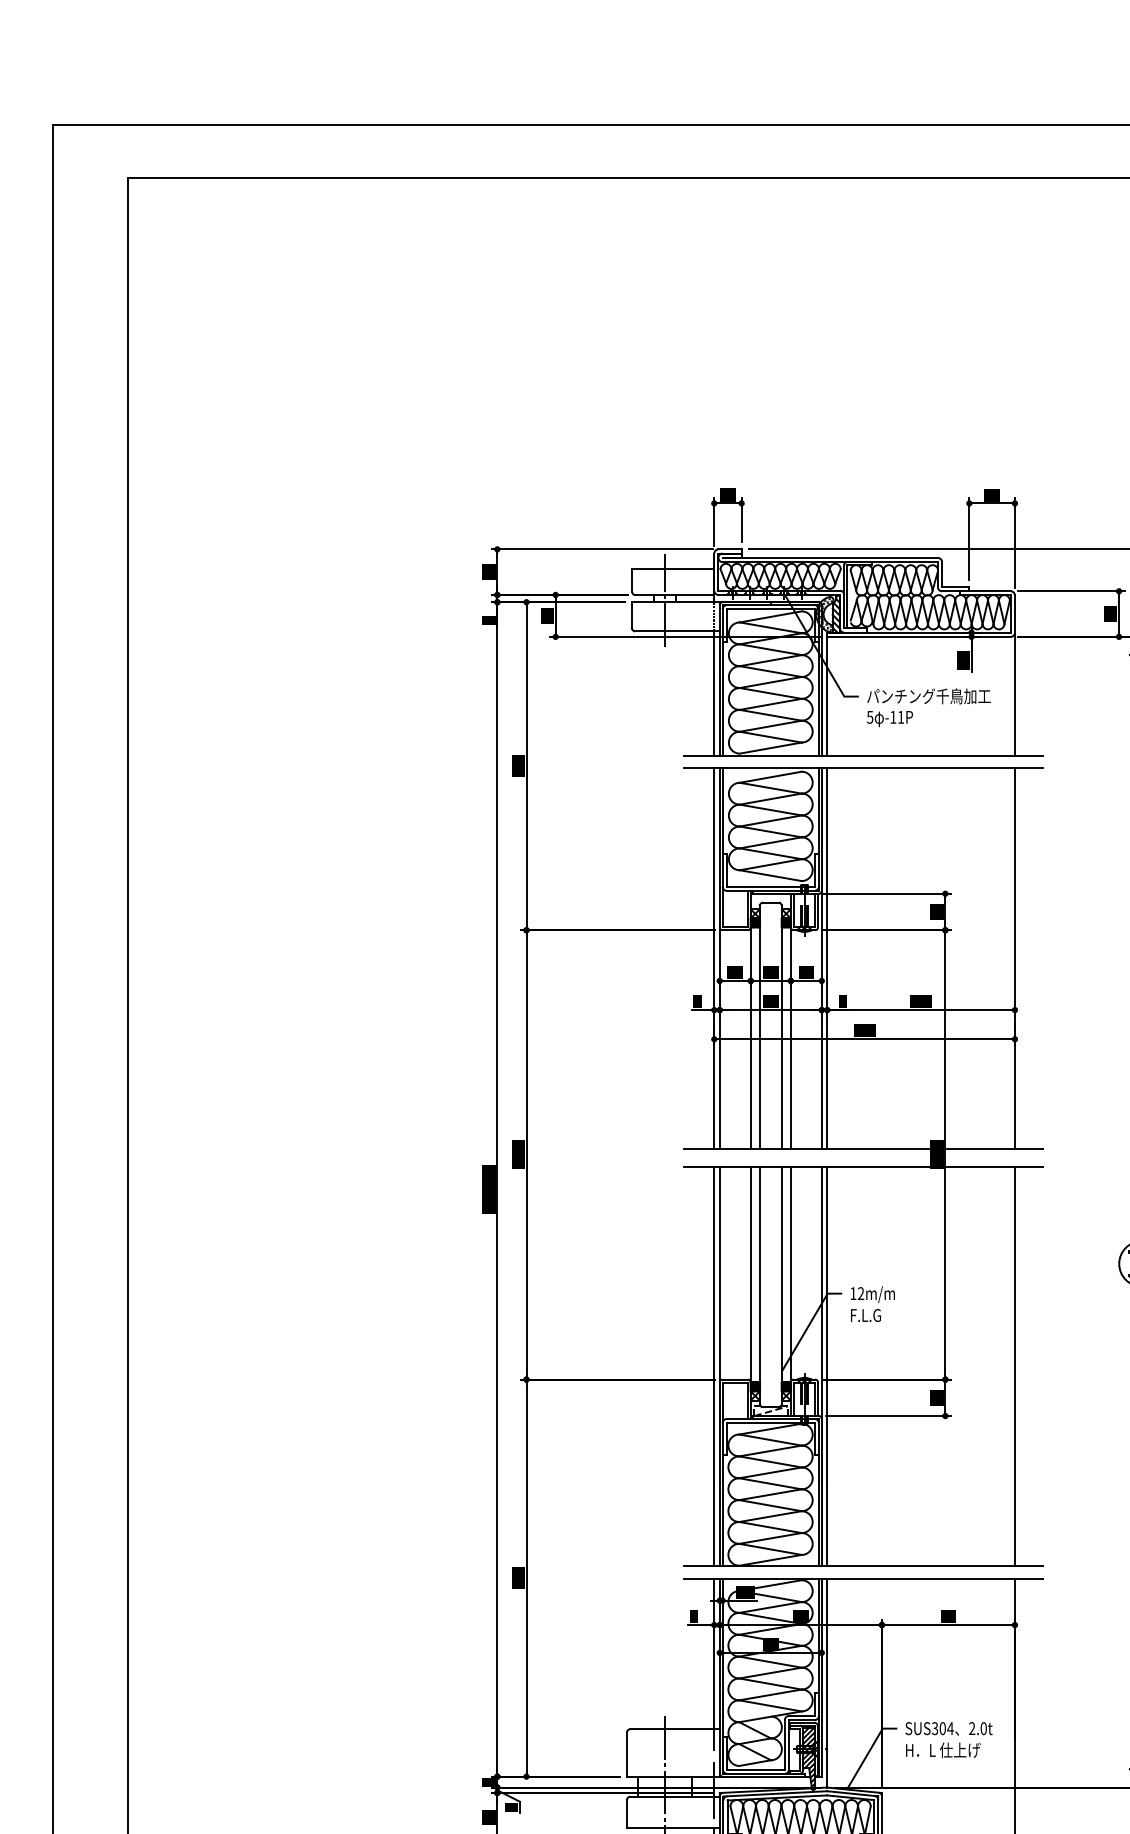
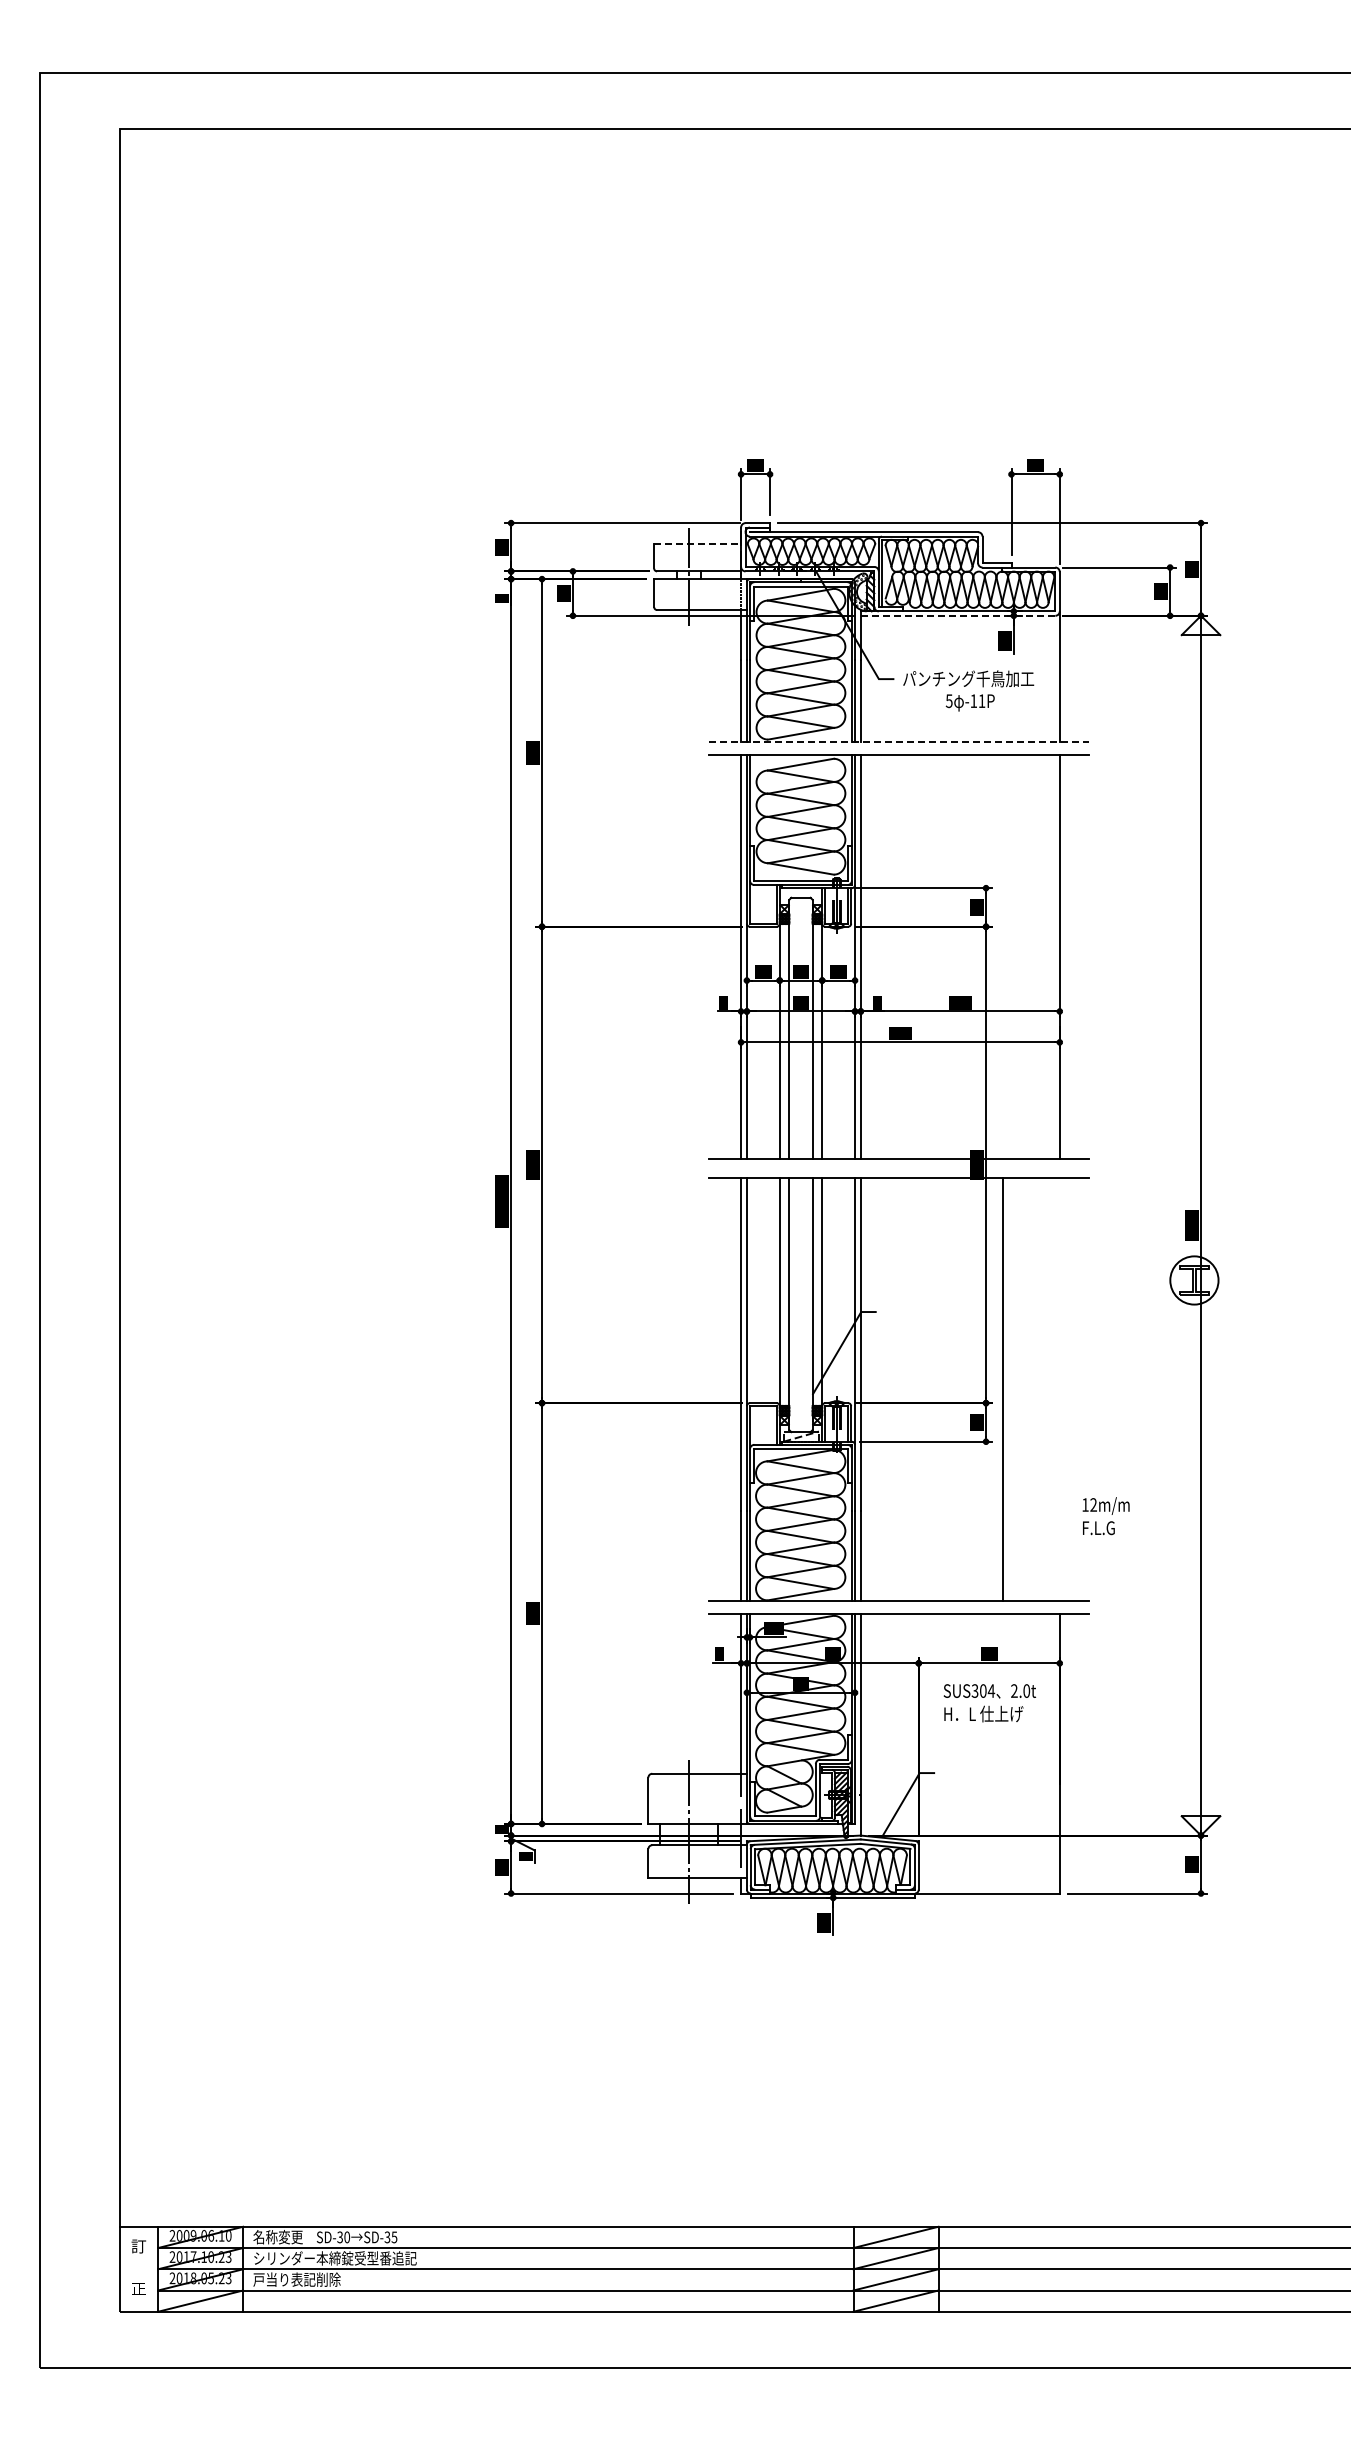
line: (674, 569) -> (698, 544), solid -> dashed
line: (919, 636) -> (958, 615), solid -> dashed
text: (889, 718) -> (969, 702), moved
line: (863, 755) -> (899, 741), solid -> dashed
text: (872, 1304) -> (1105, 1516), moved
line: (1014, 1366) -> (1002, 1389), moved
text: (948, 1740) -> (989, 1703), moved

